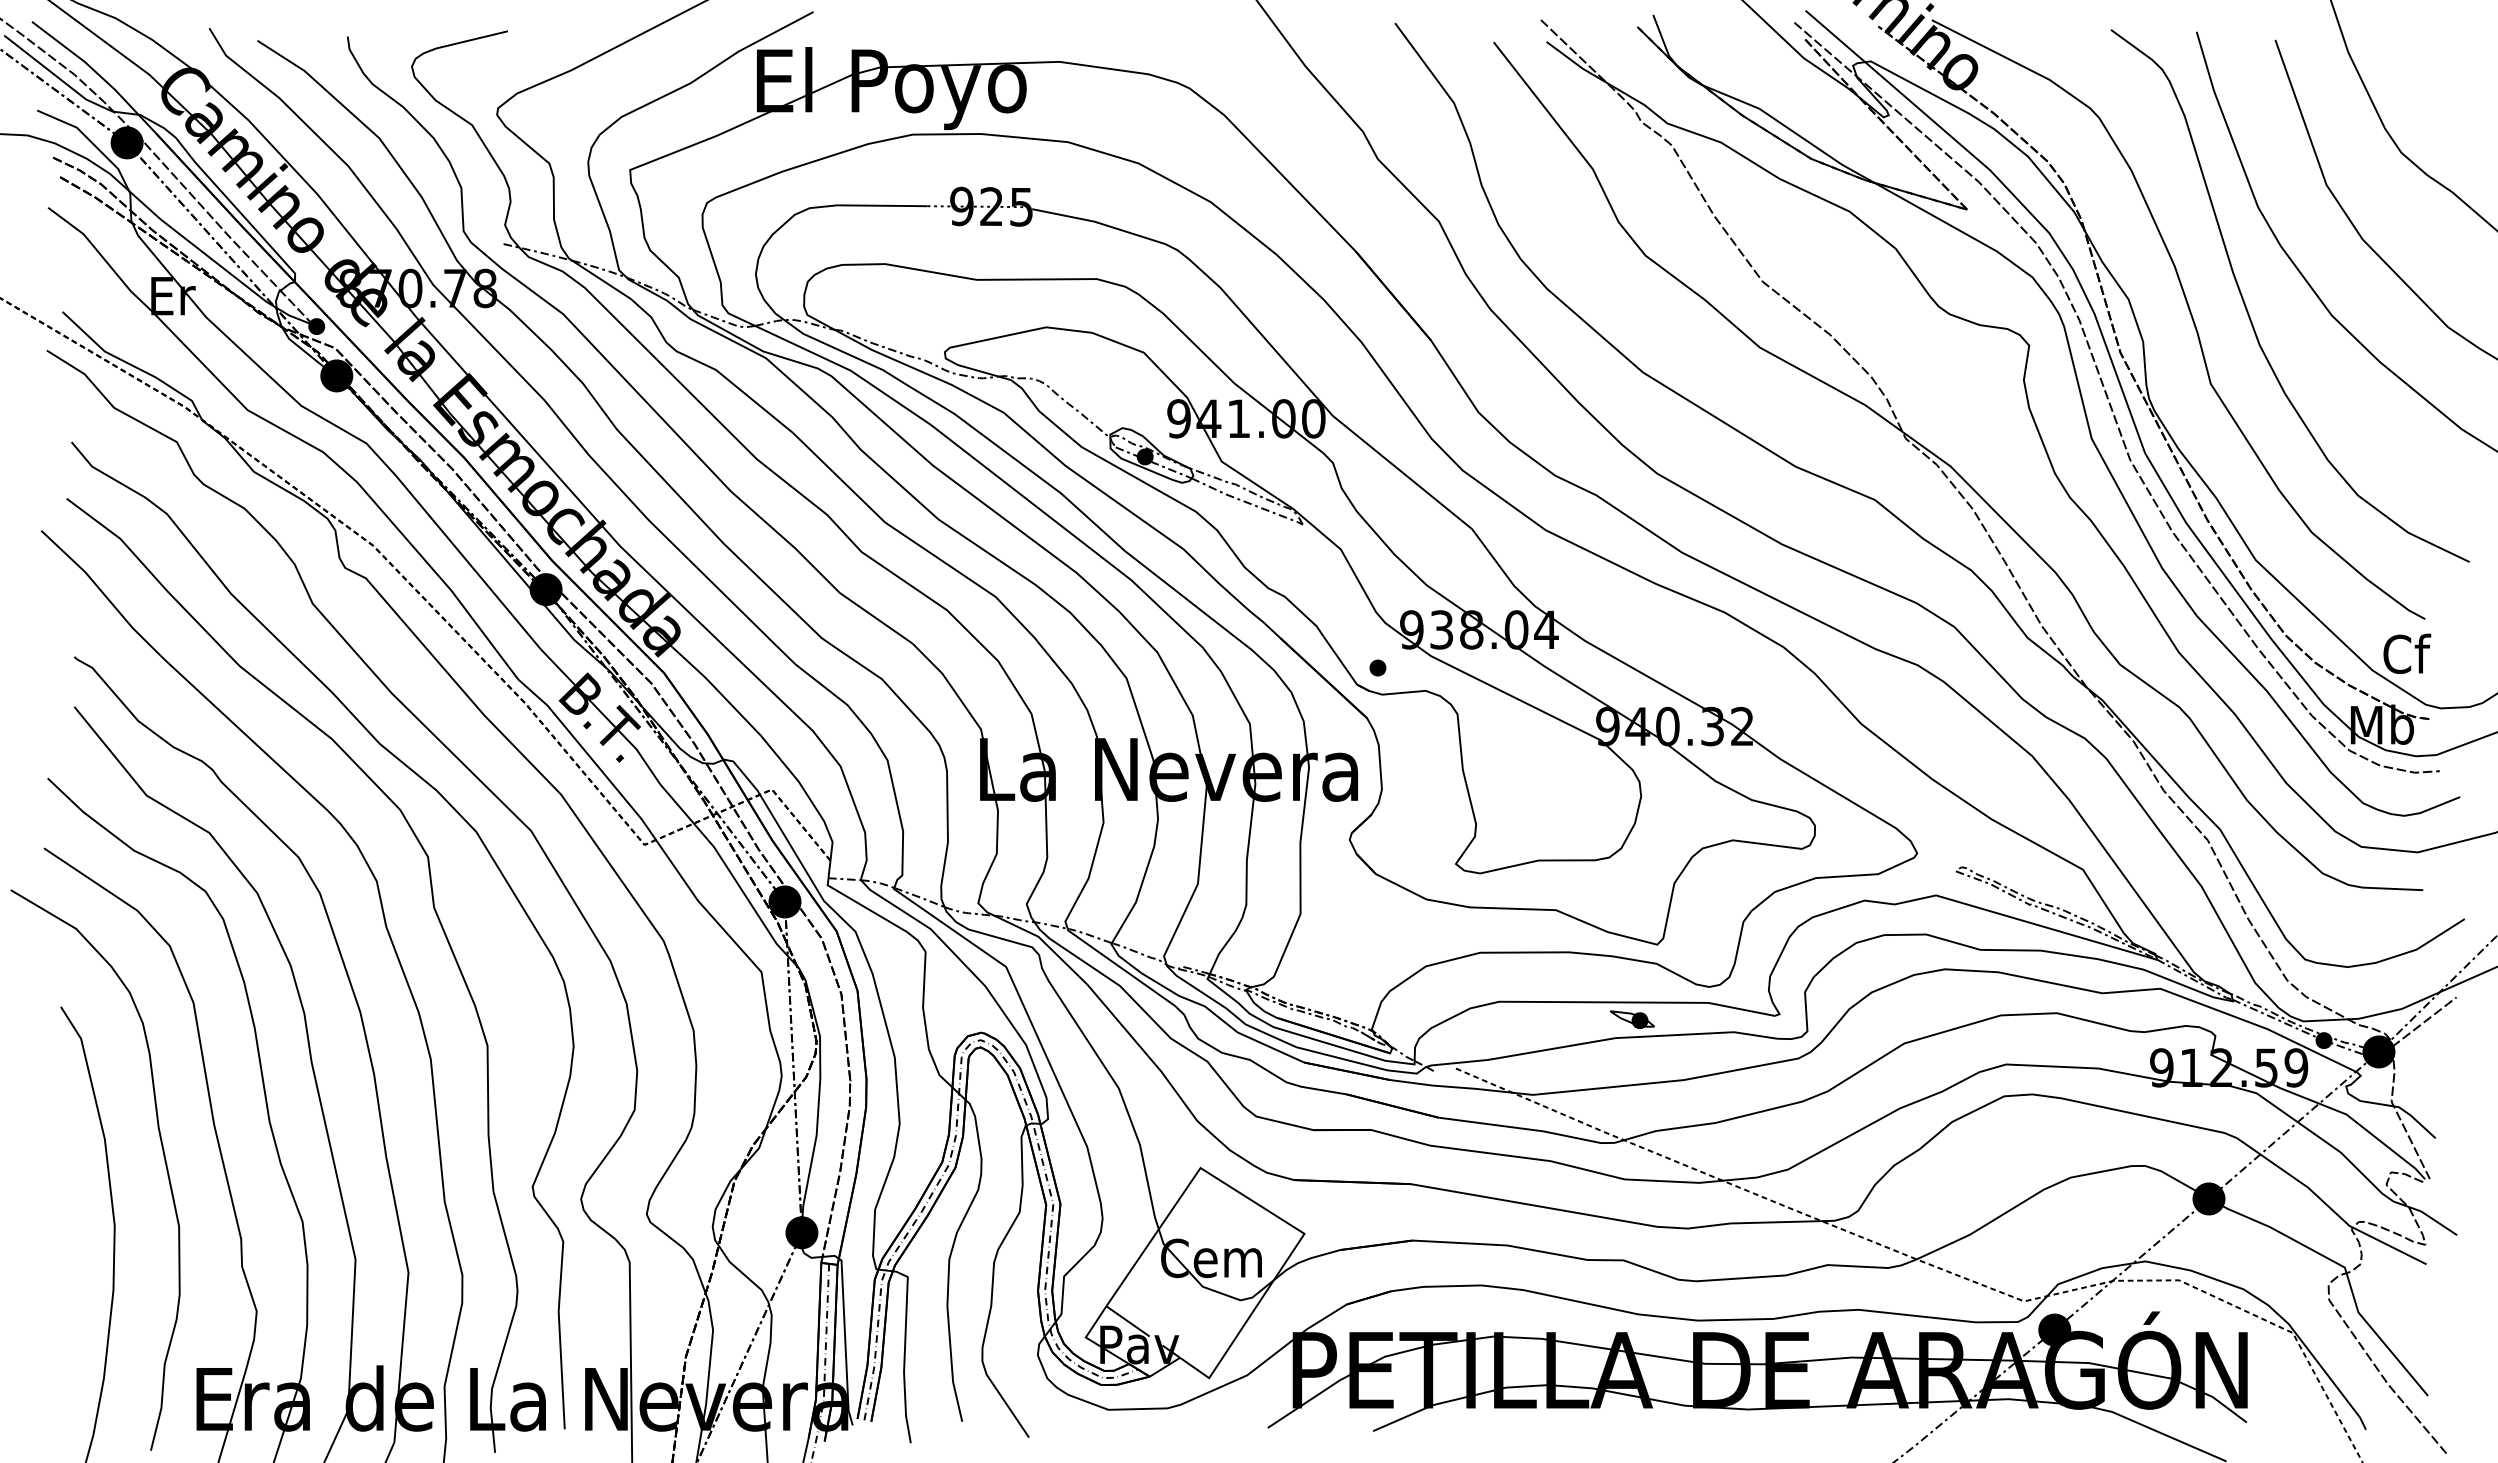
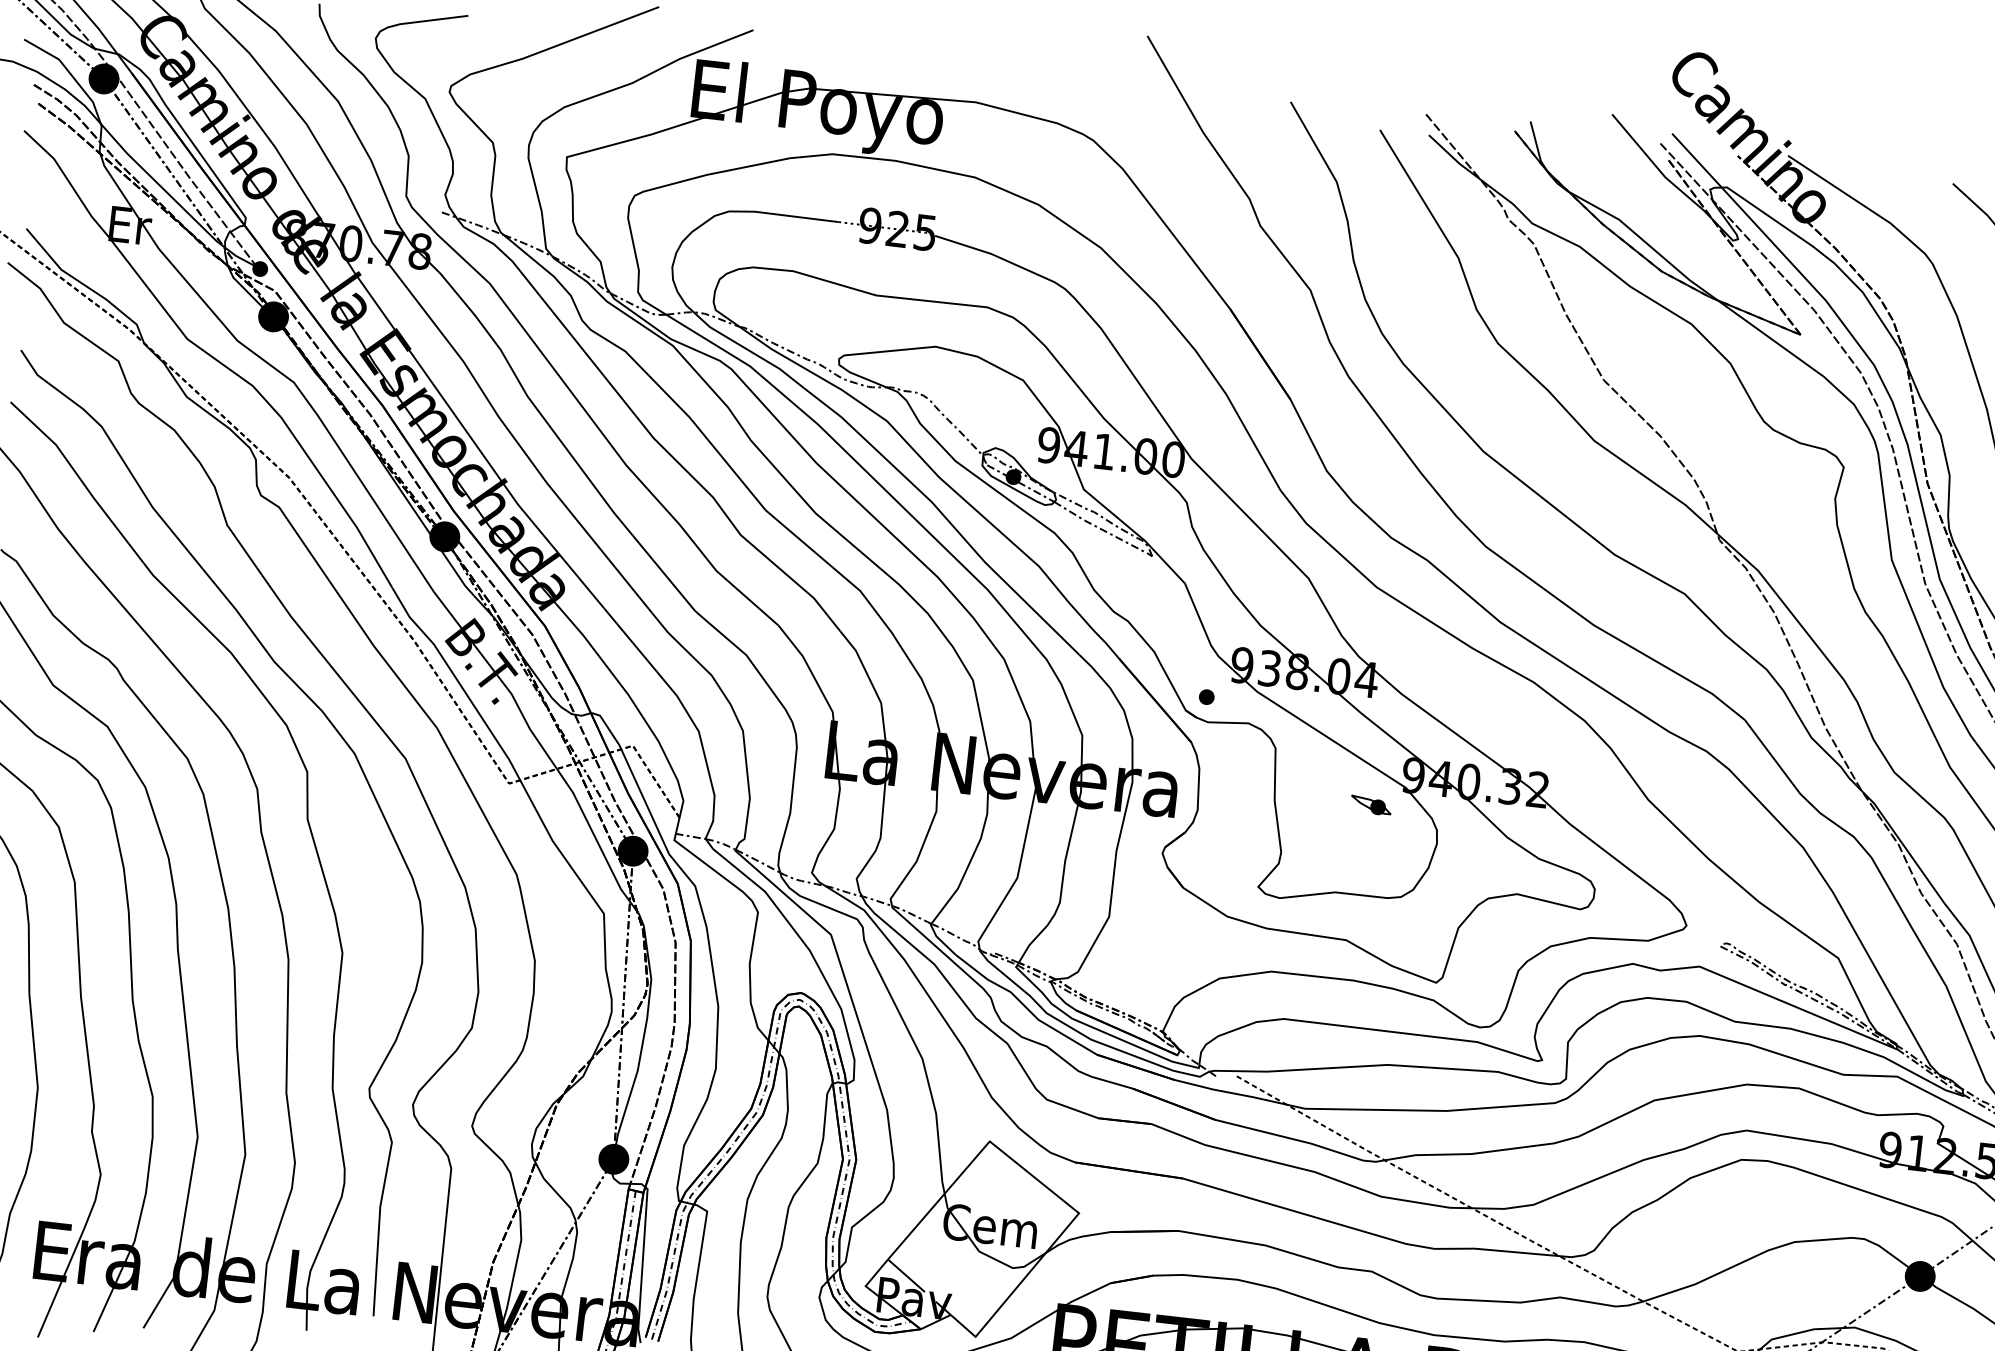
part: (1632, 1019) -> (1371, 805), moved

